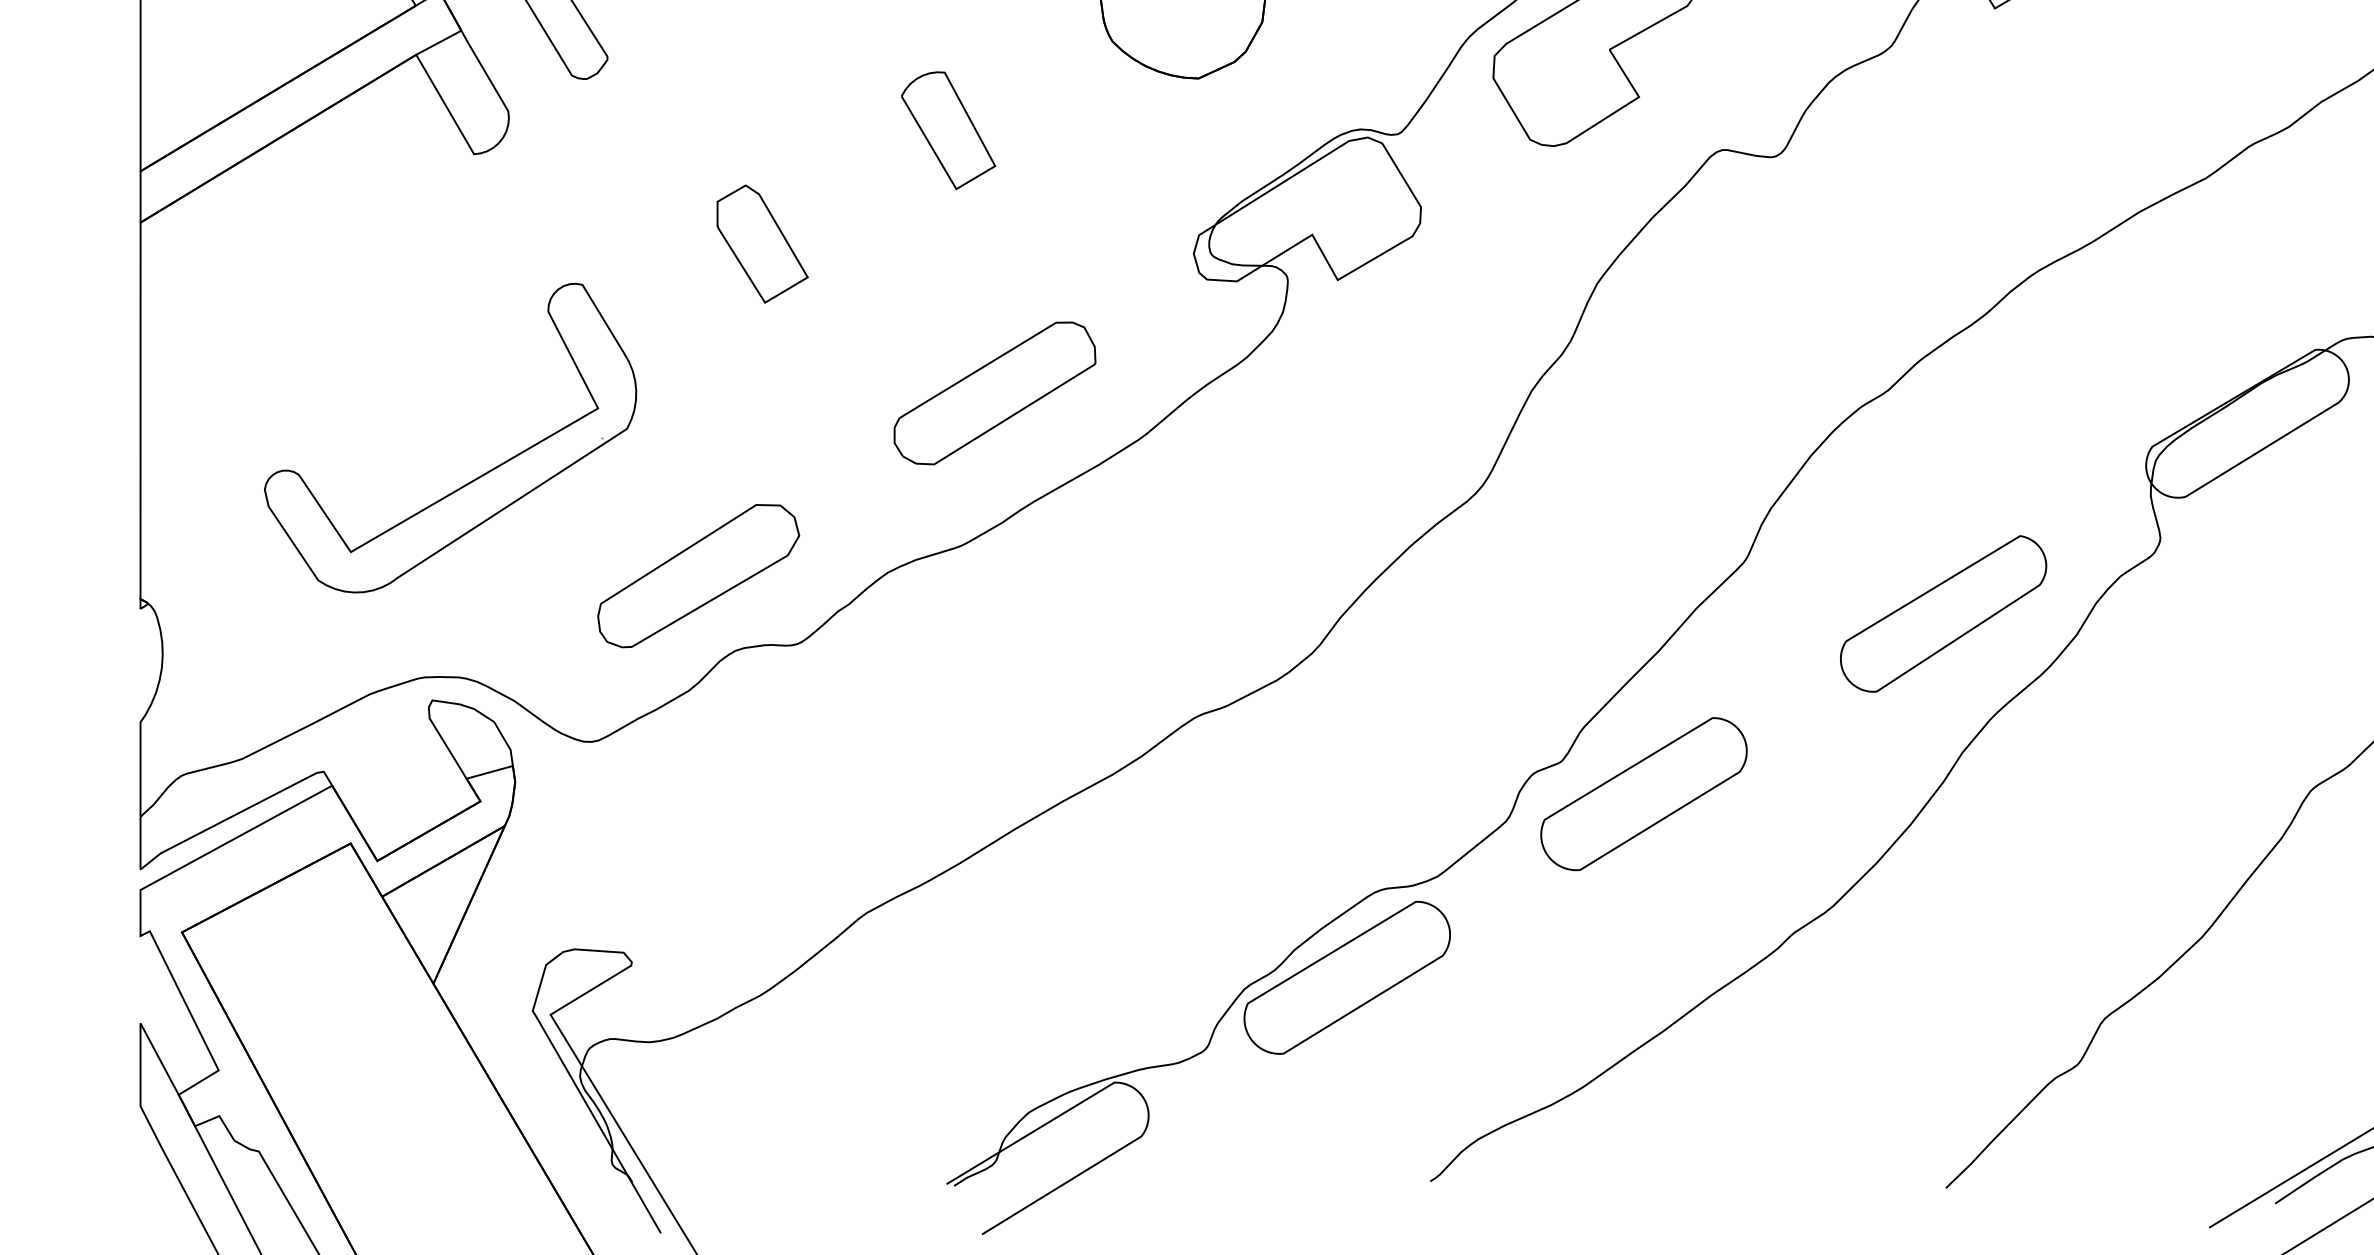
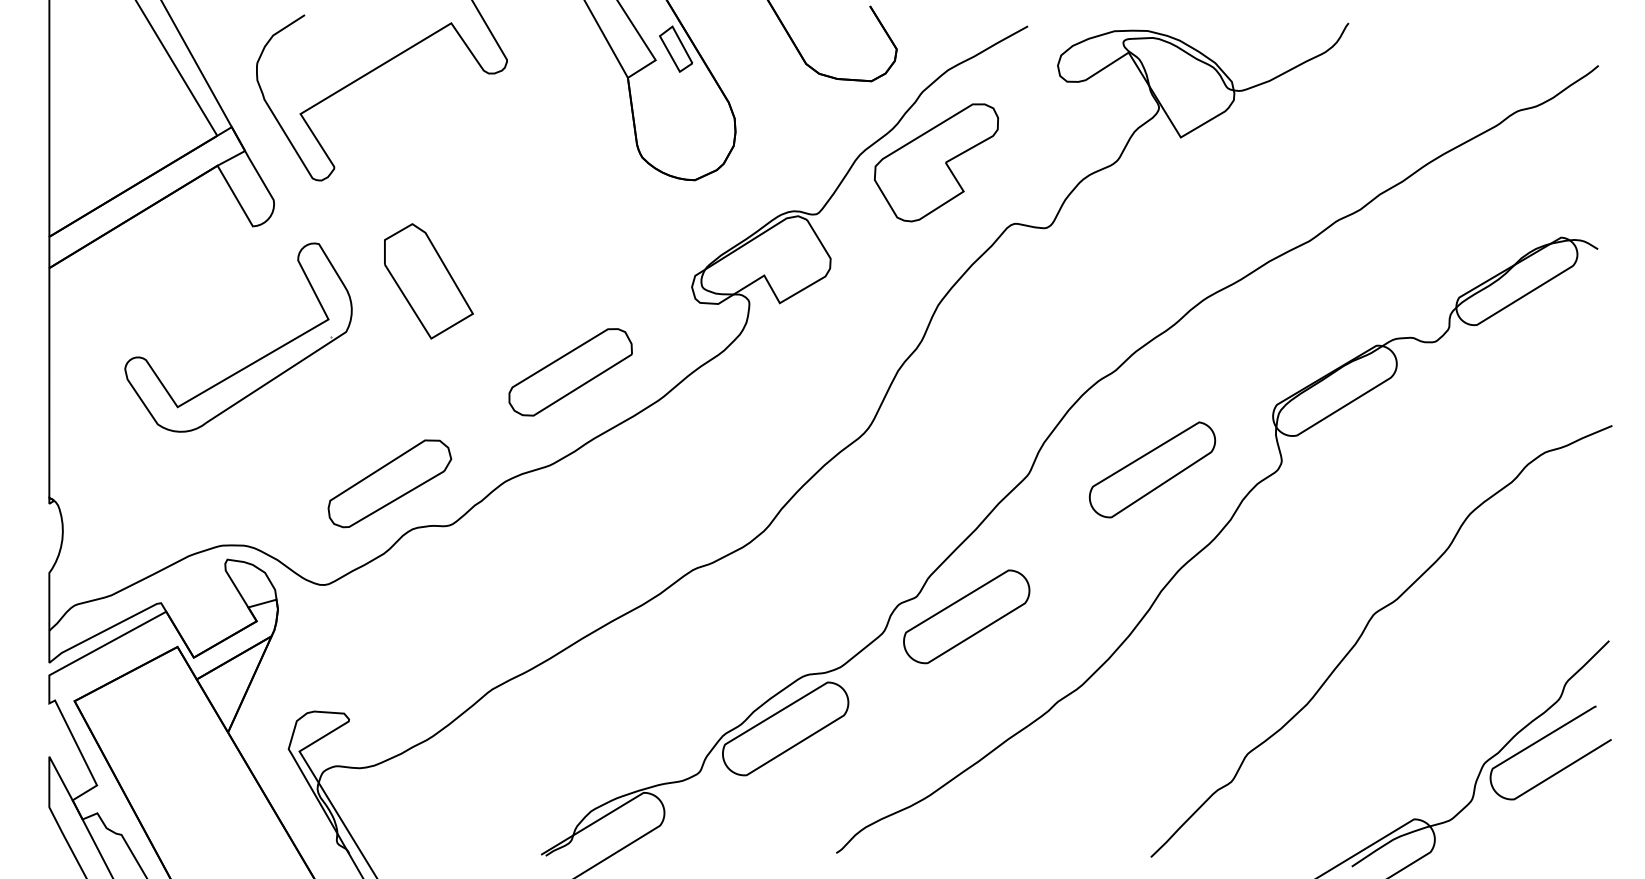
part: (948, 129) -> (542, 211), removed
part: (761, 242) -> (428, 280), size x1.6
part: (478, 475) -> (255, 360), moved
part: (1943, 613) -> (1152, 469), moved

